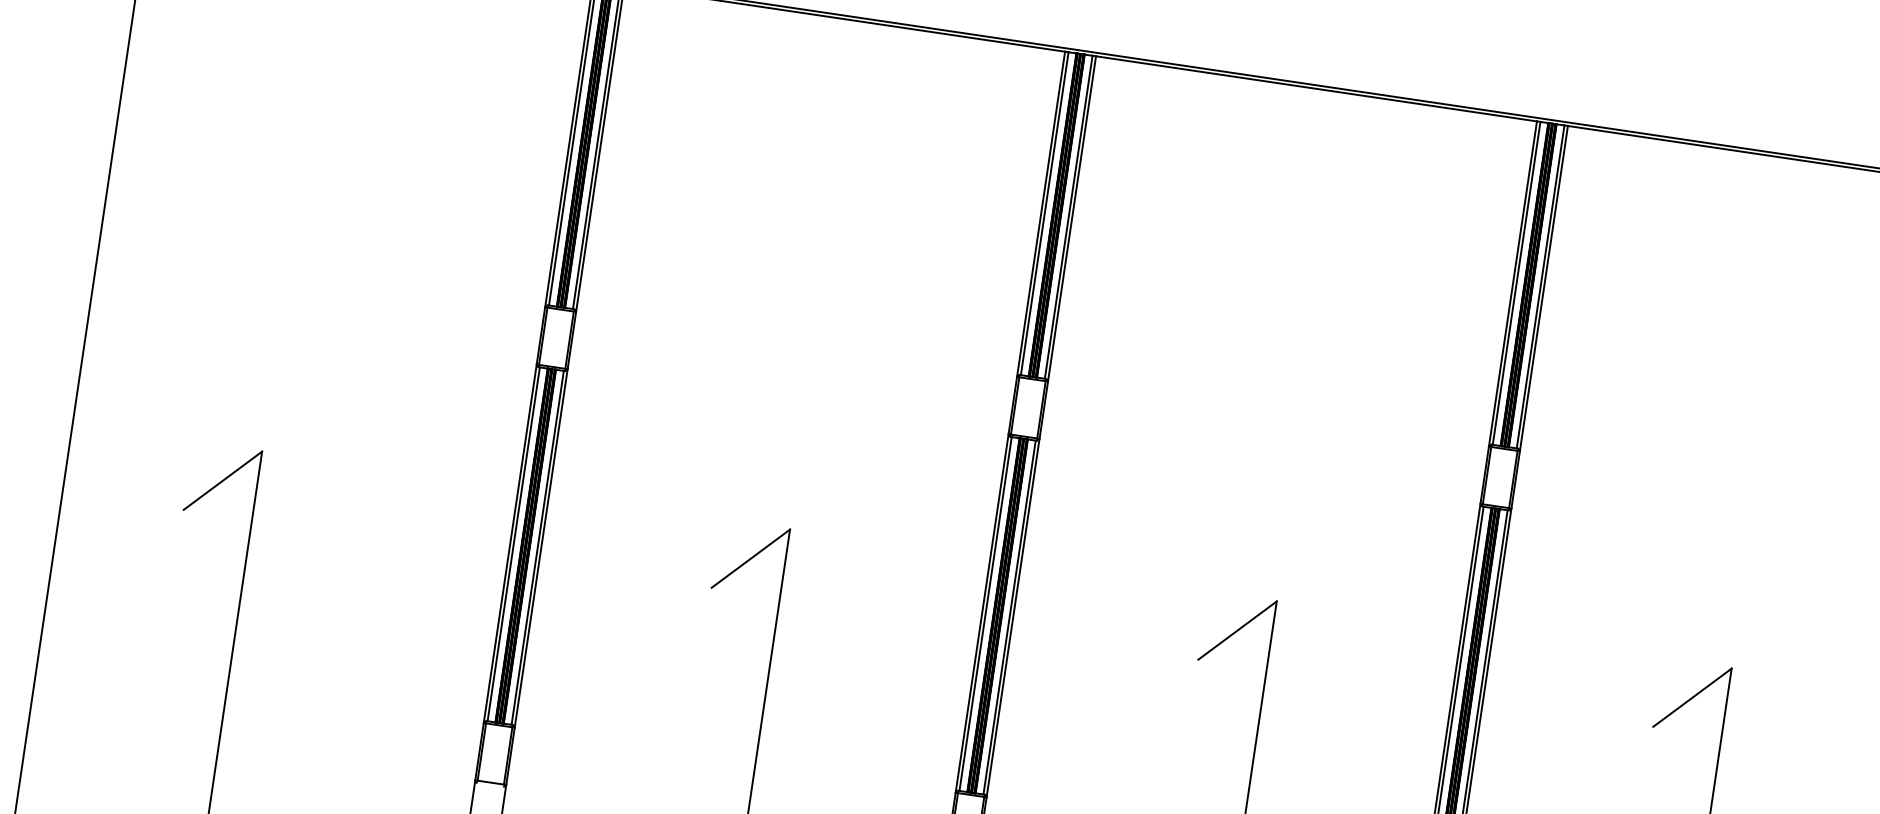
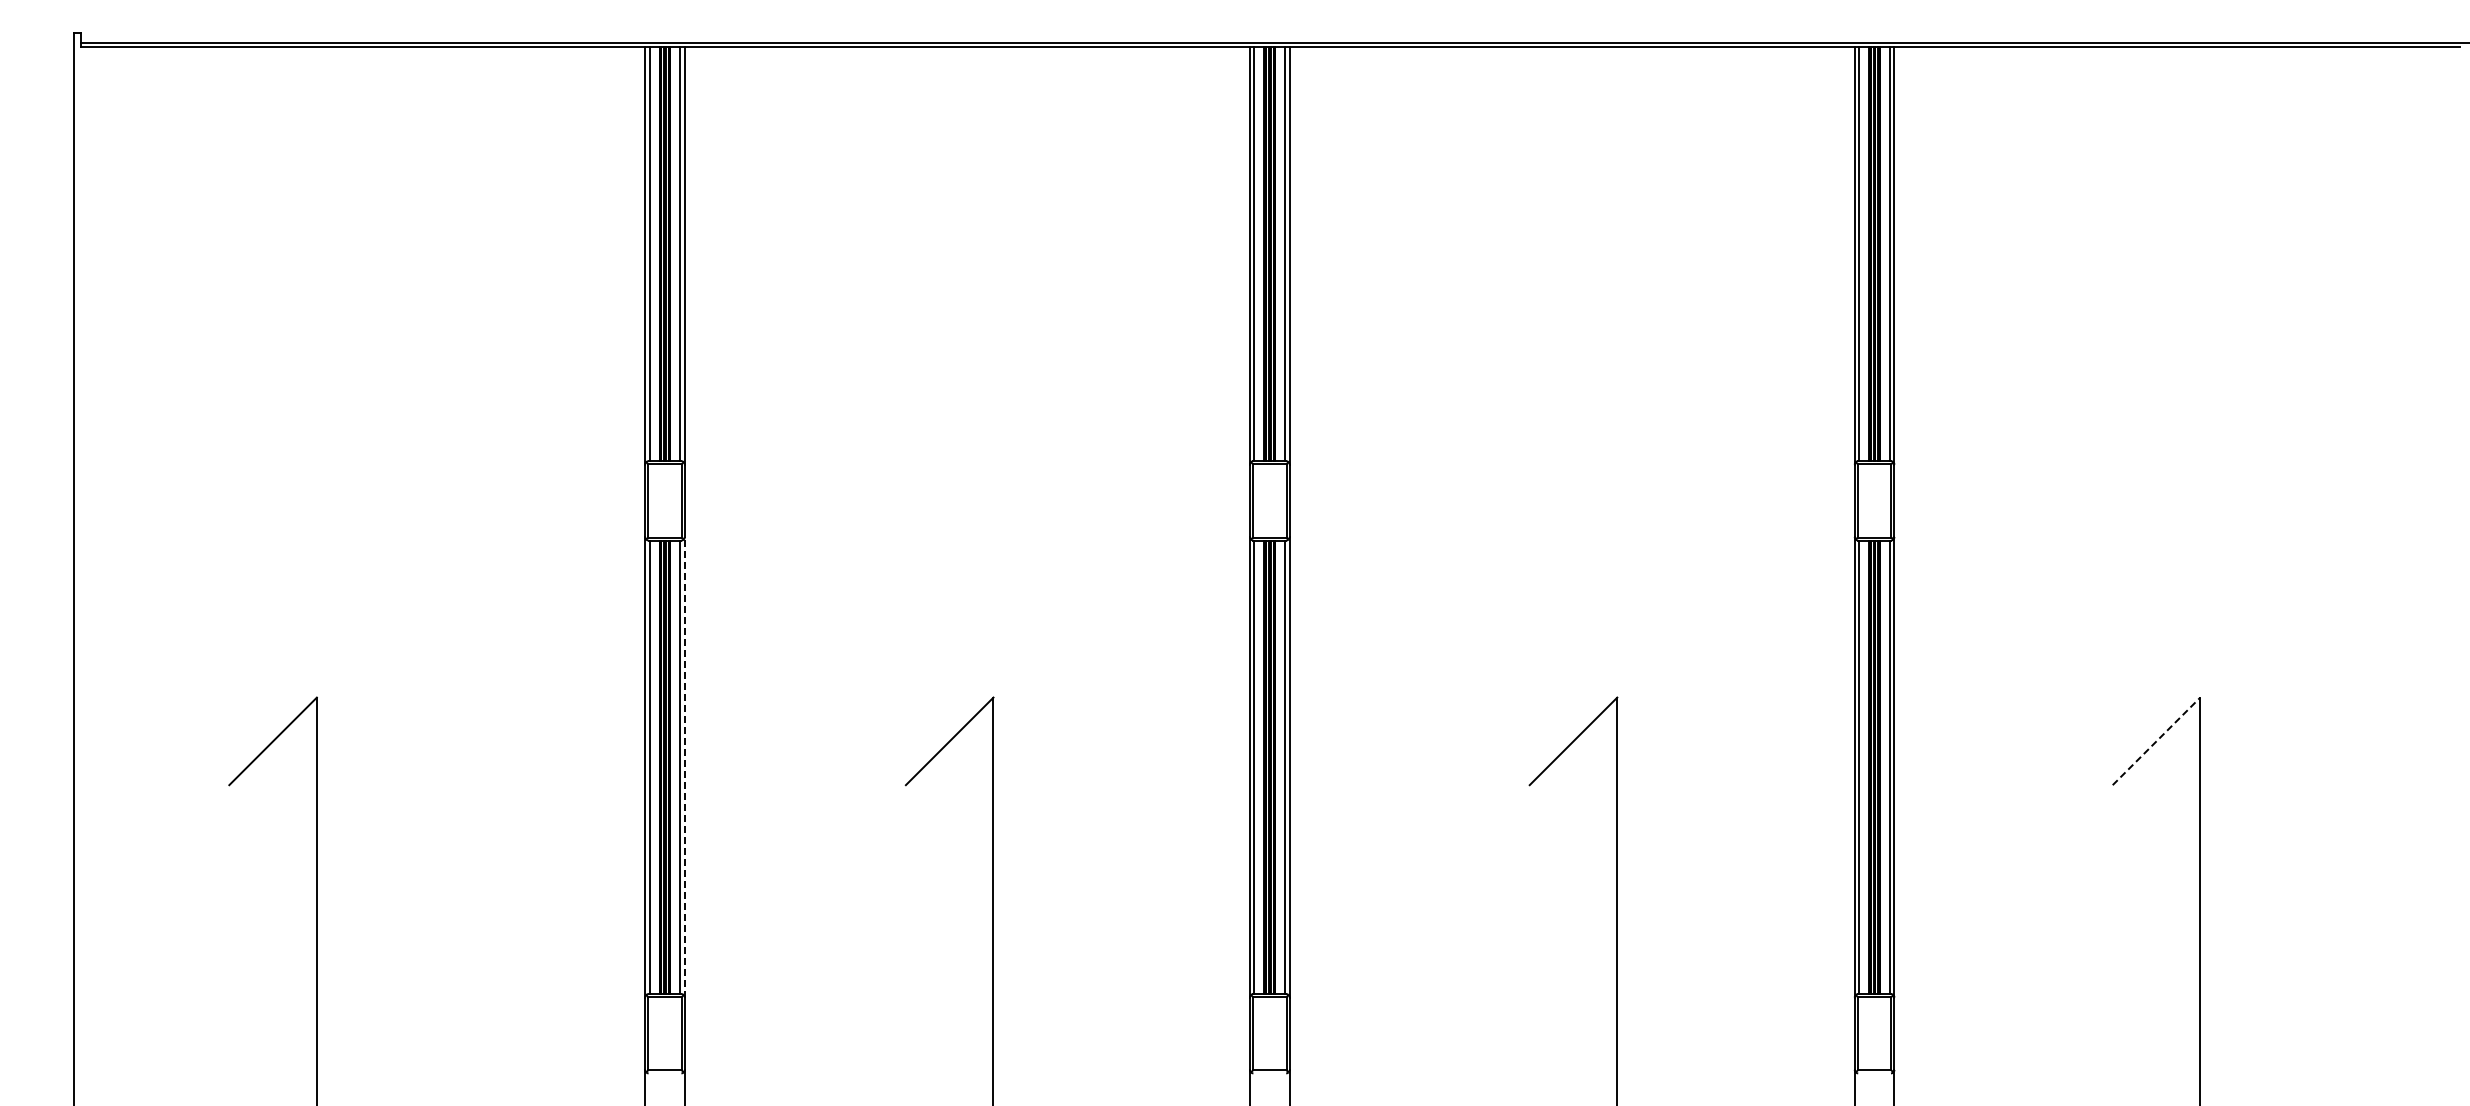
line: (541, 547) -> (684, 766), solid -> dashed
line: (1692, 697) -> (2156, 741), solid -> dashed

